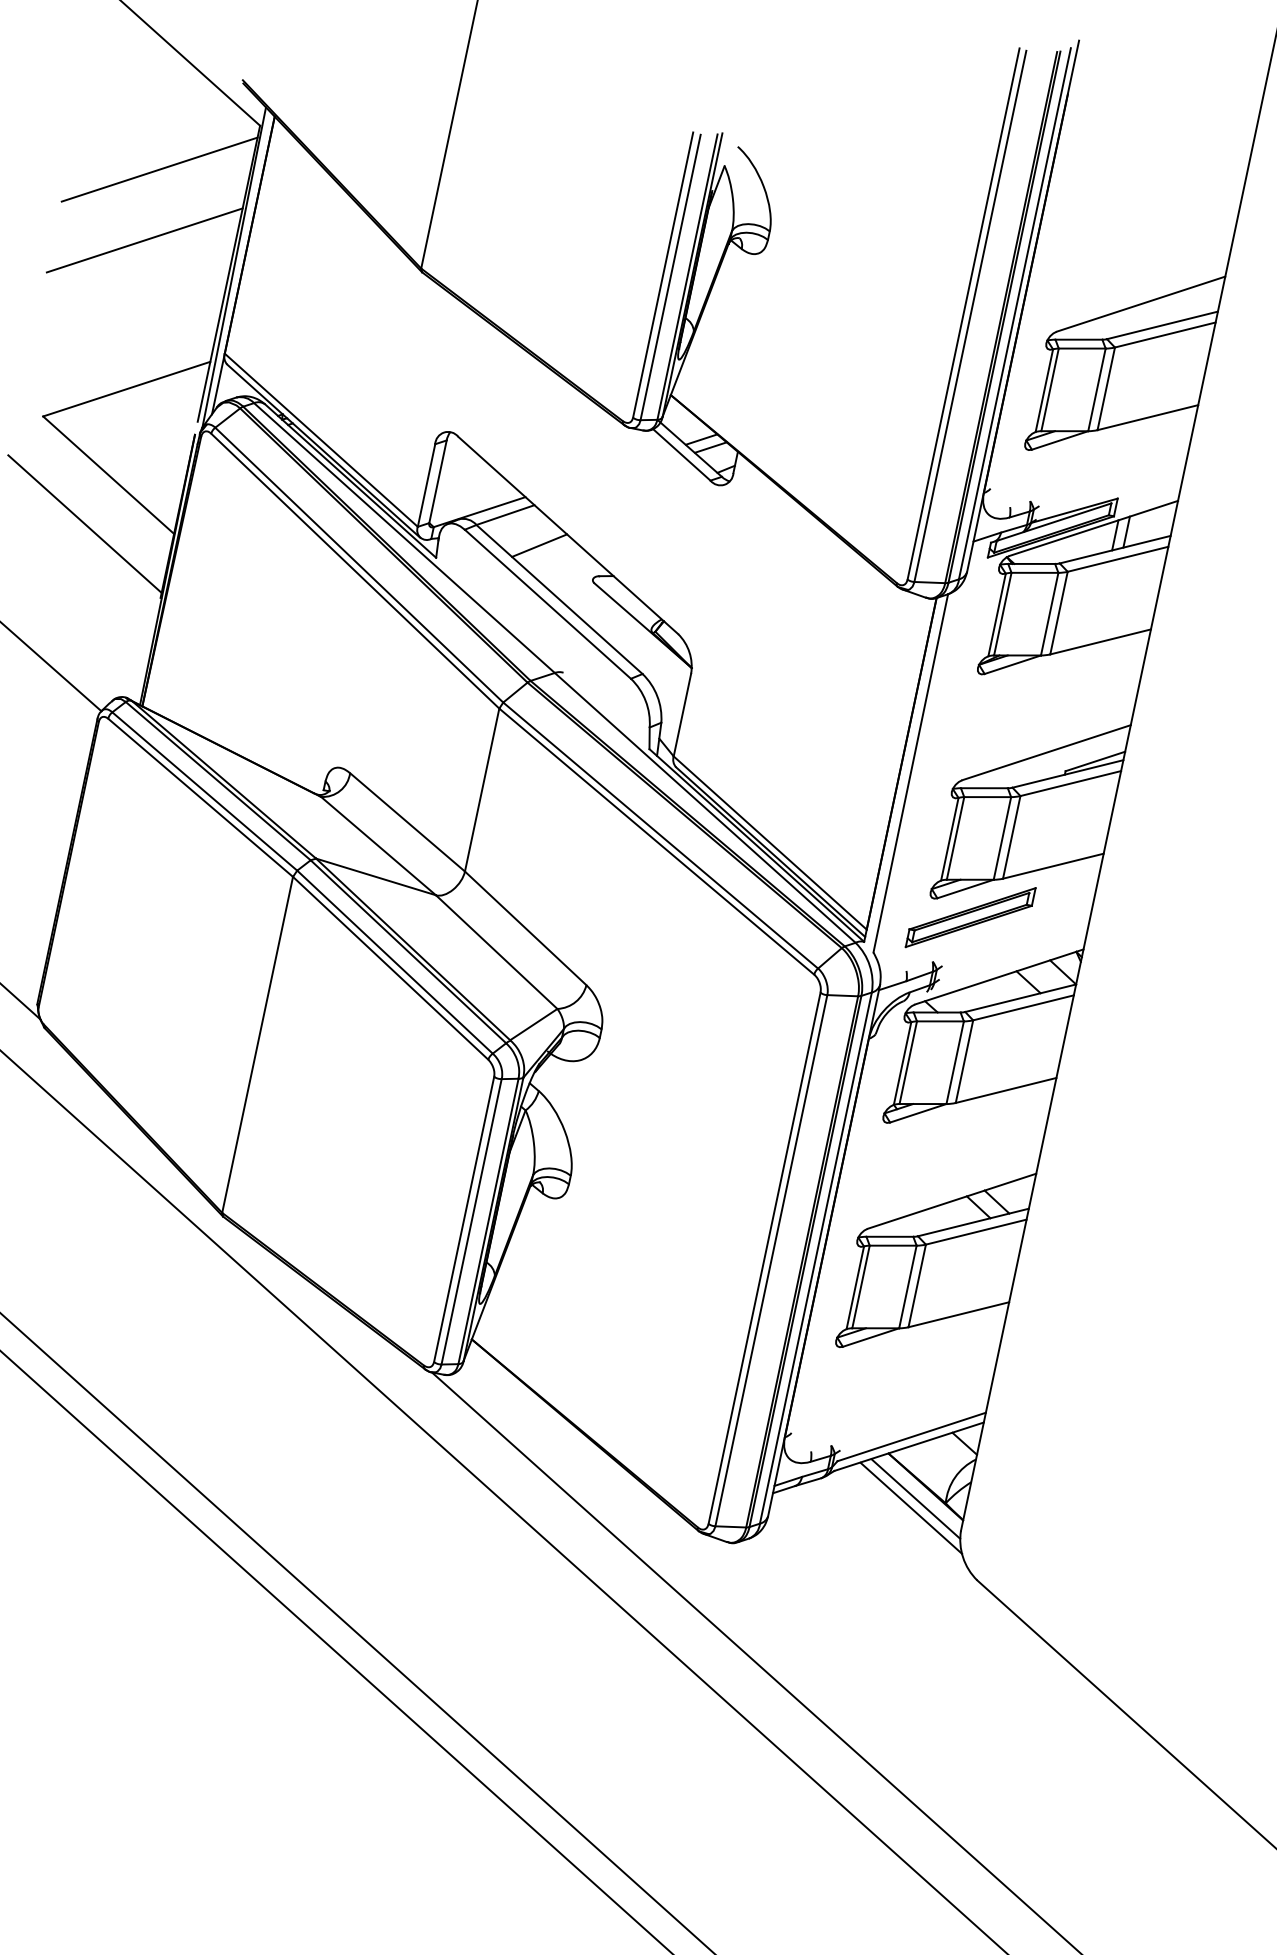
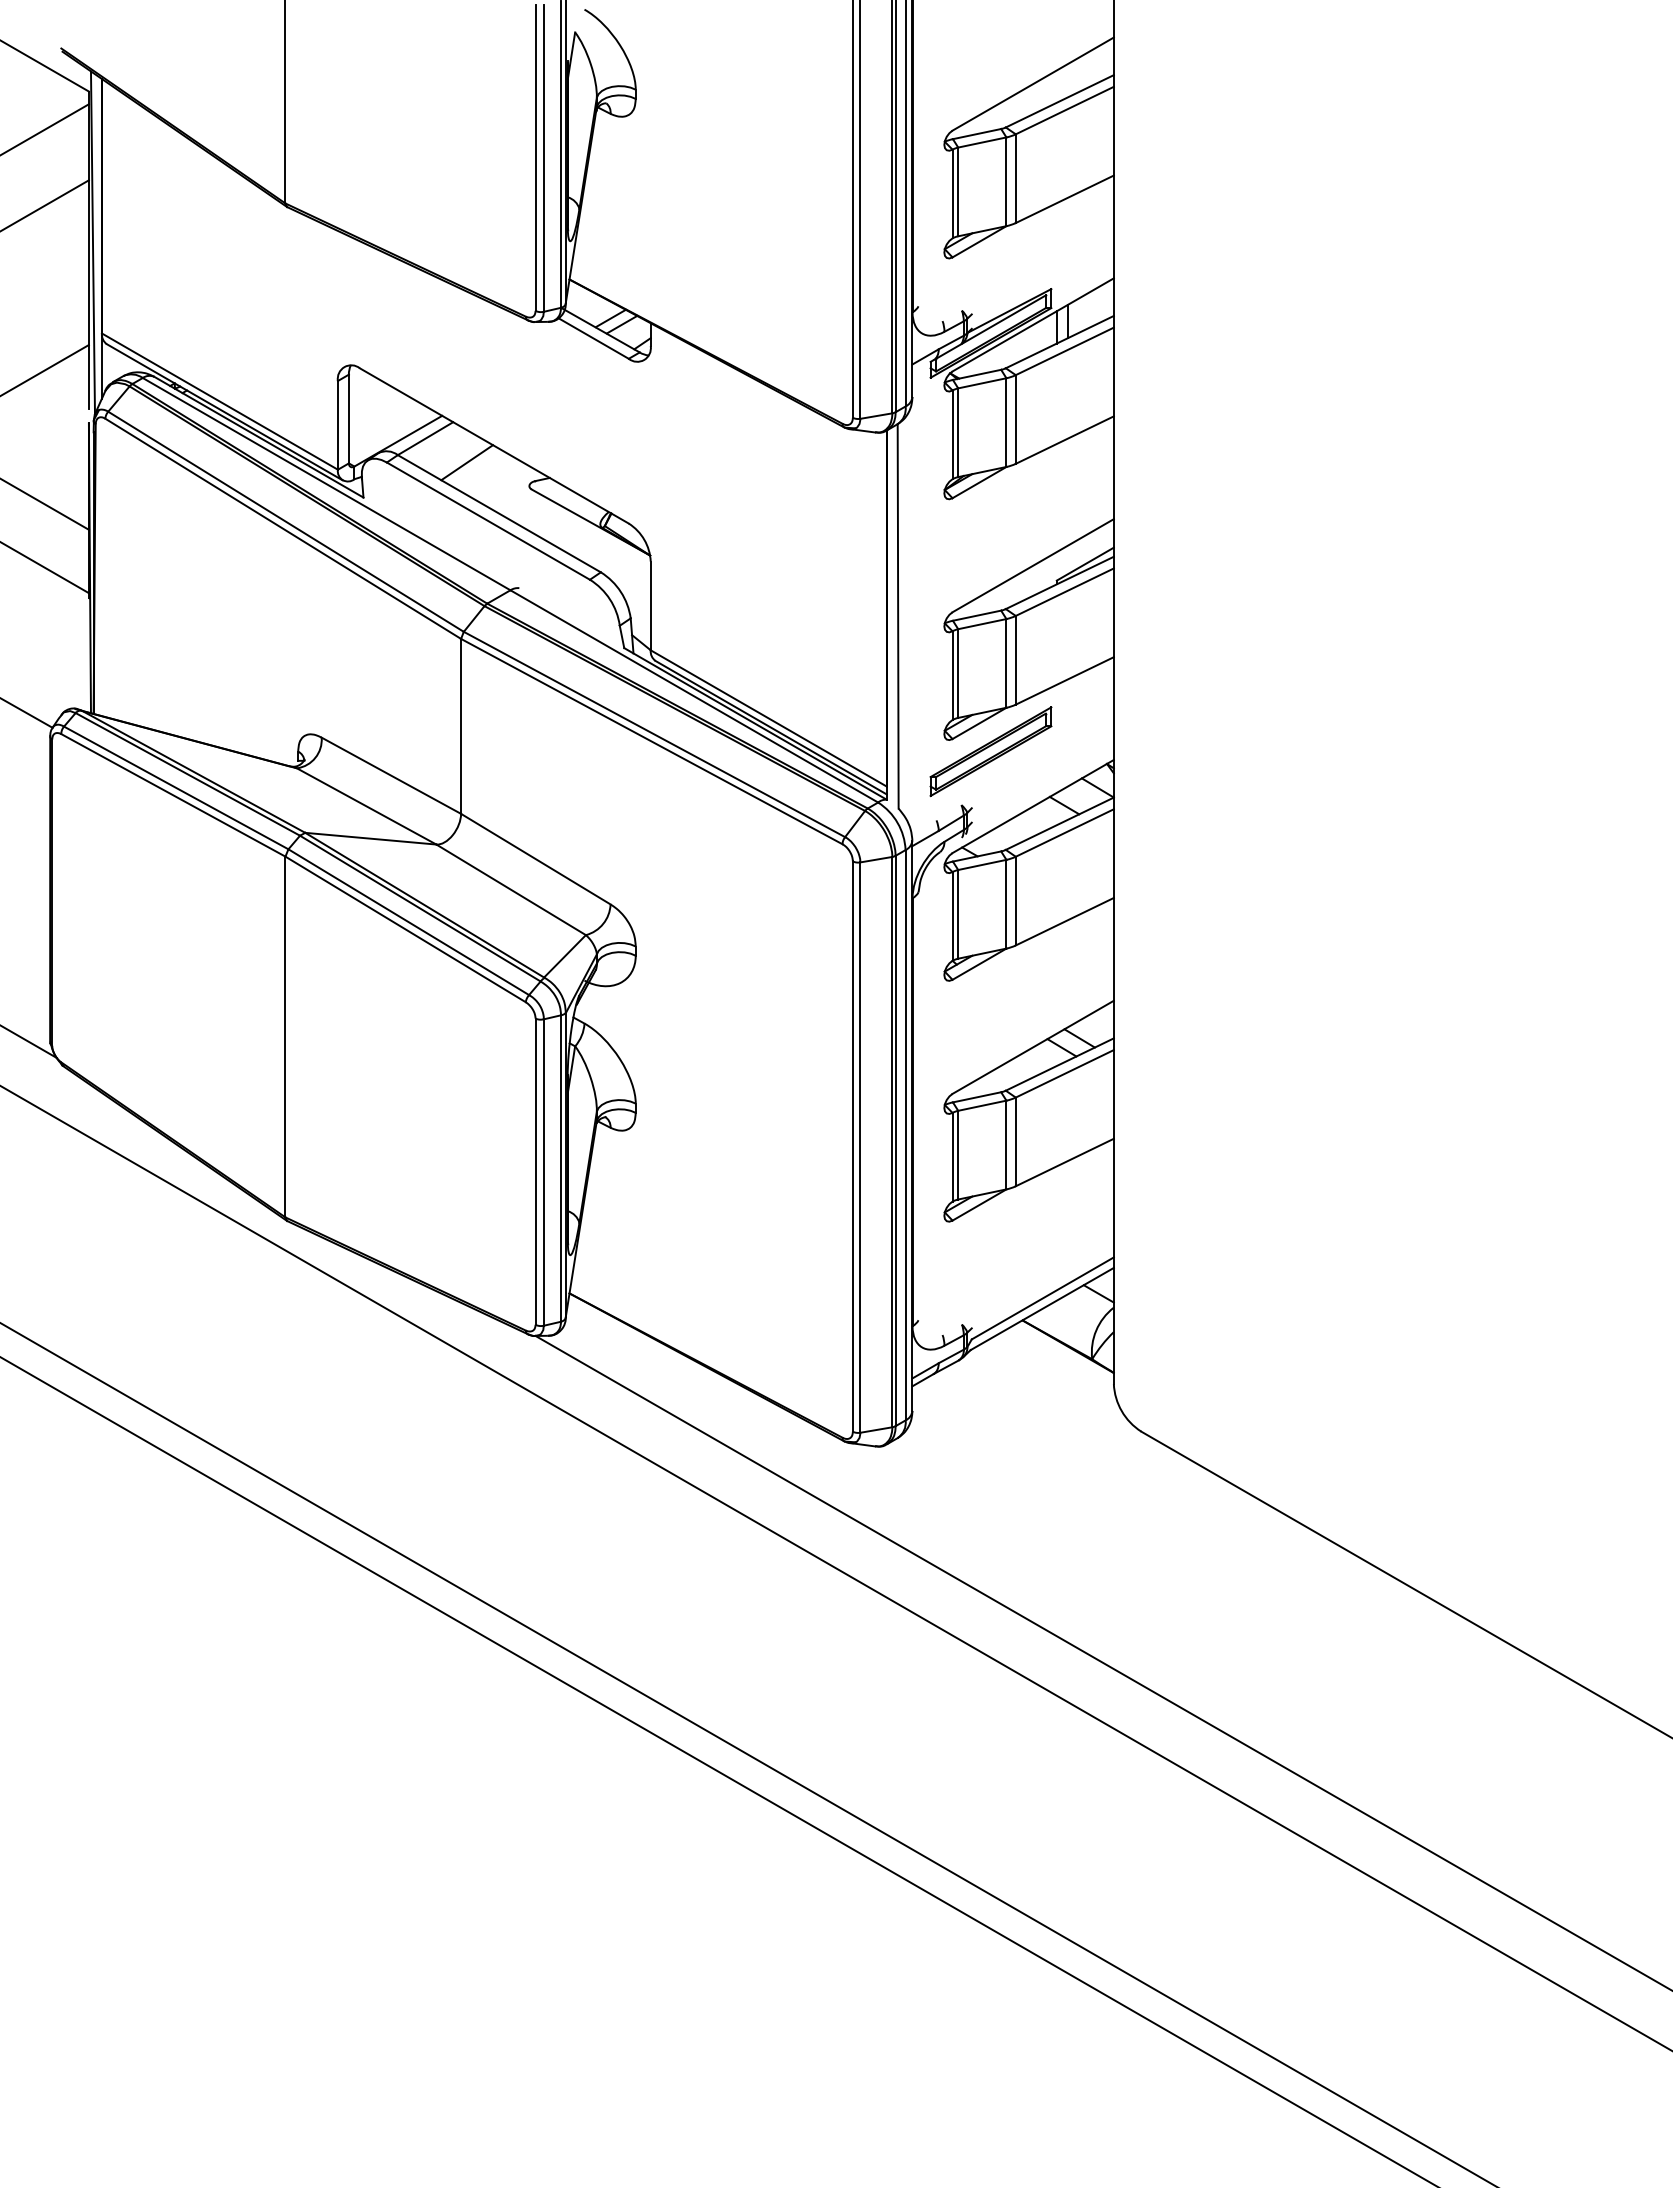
line: (915, 1498) -> (1060, 1360), removed
line: (911, 1507) -> (1057, 1371), removed

